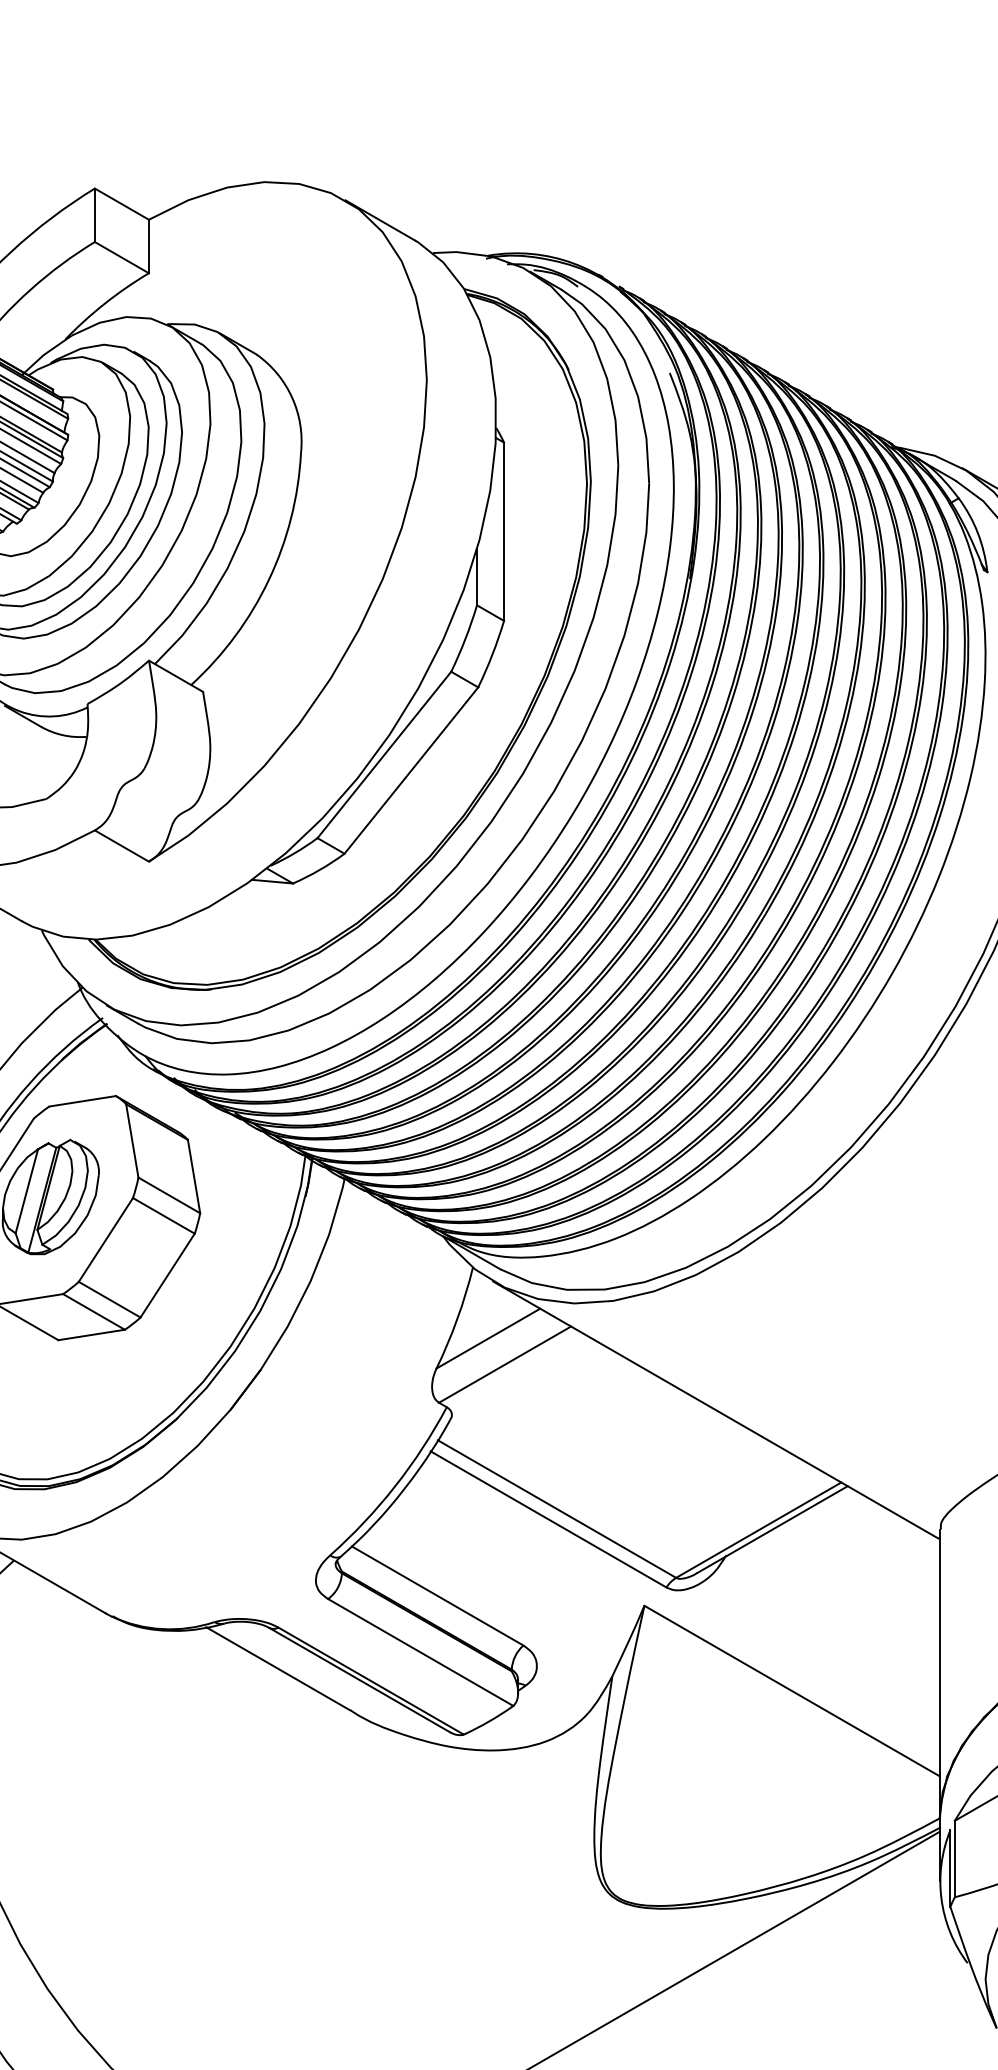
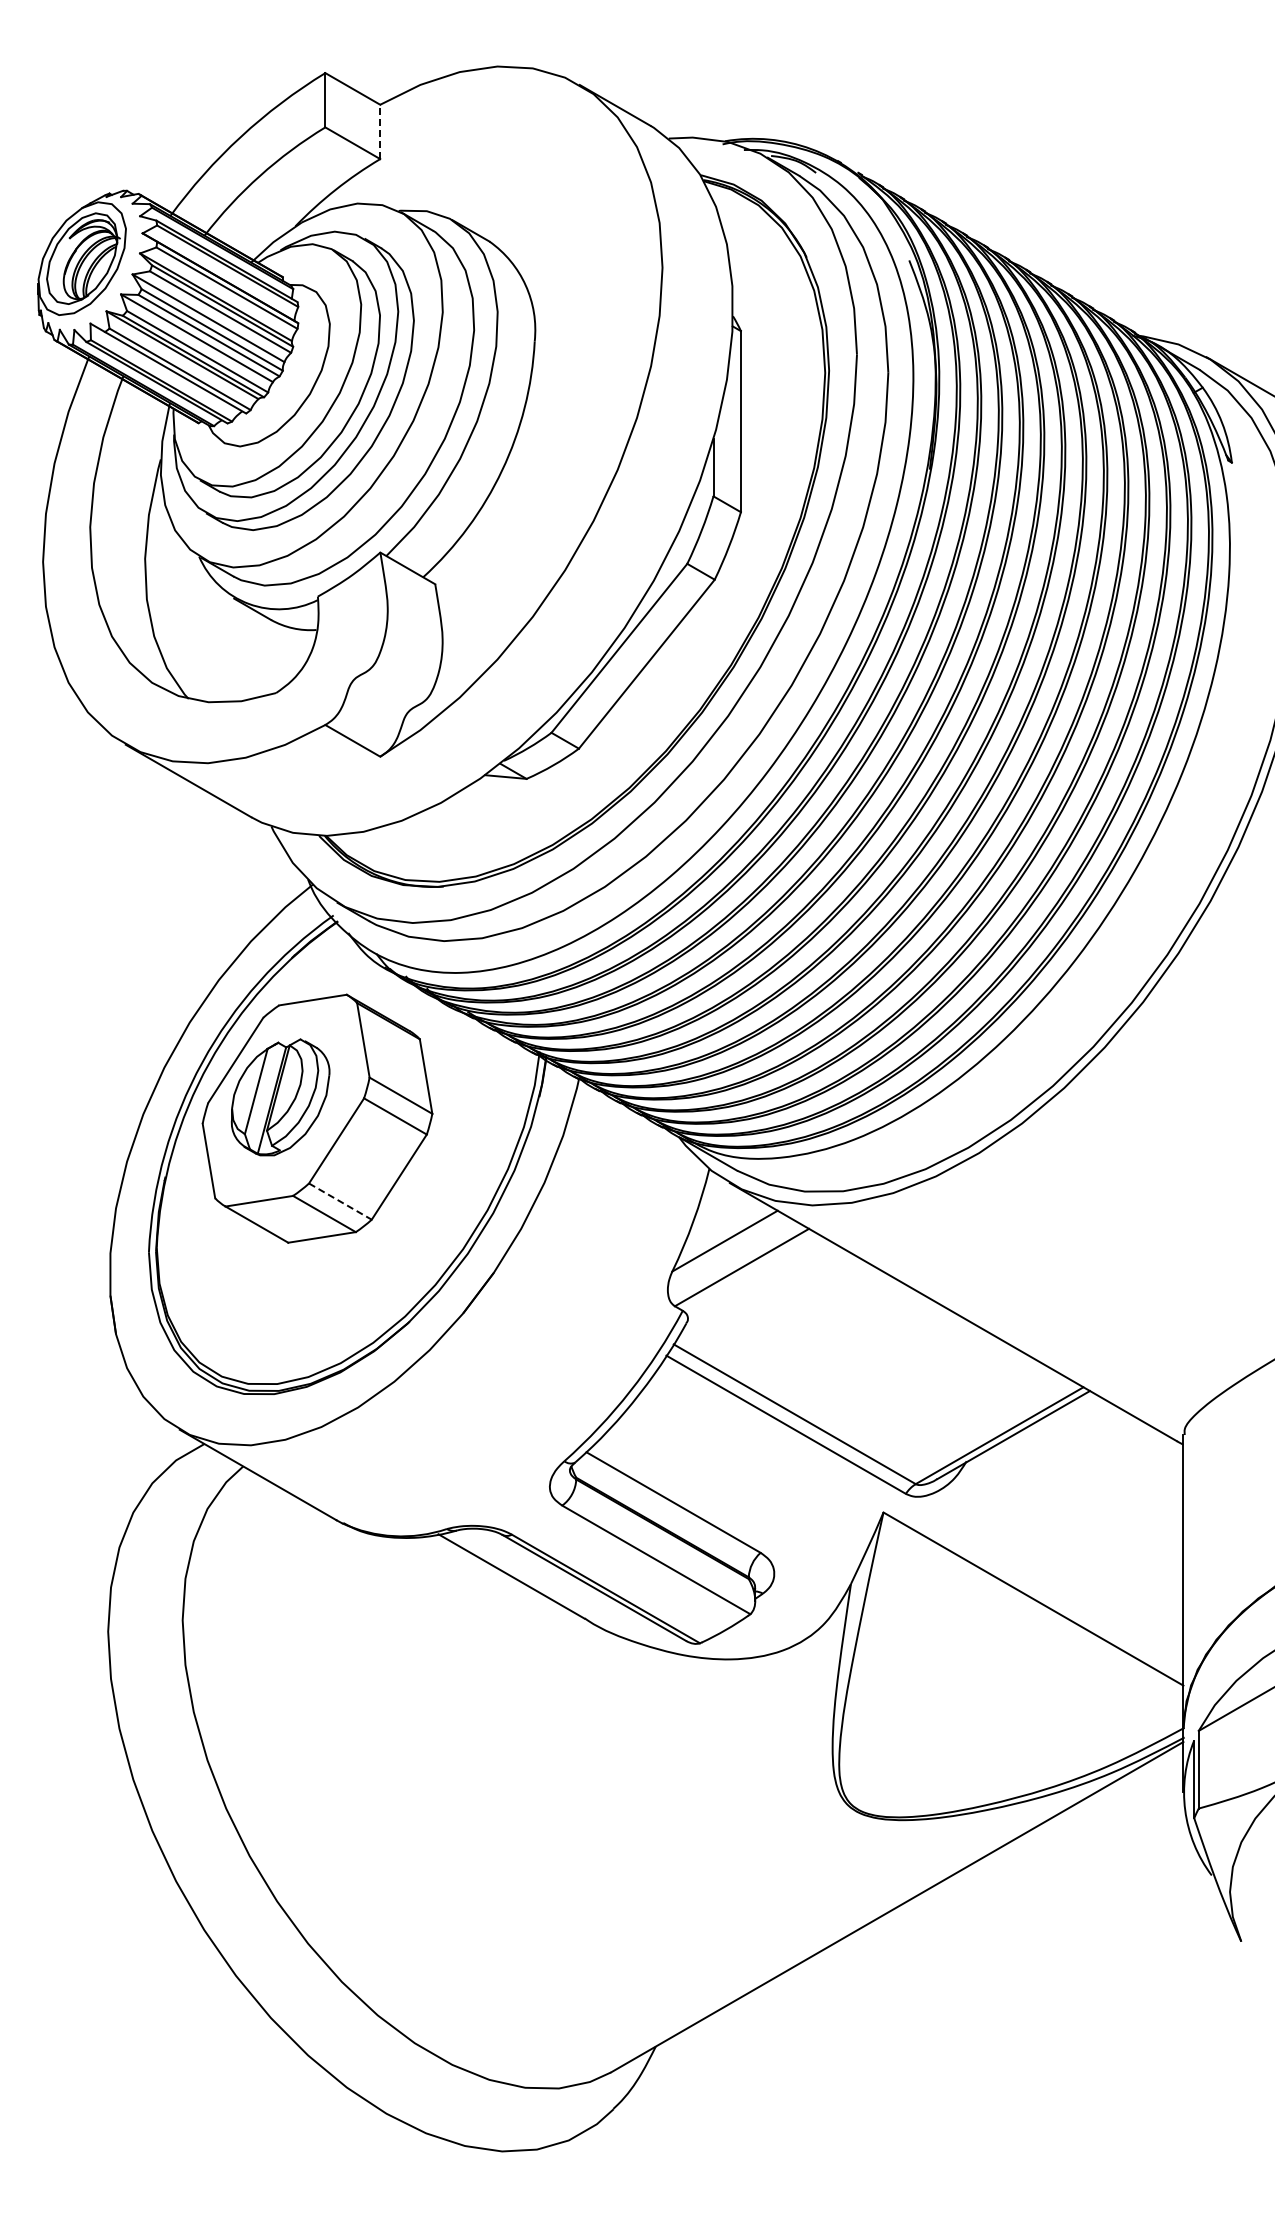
line: (149, 246) -> (380, 131), solid -> dashed
line: (109, 1299) -> (340, 1201), solid -> dashed

